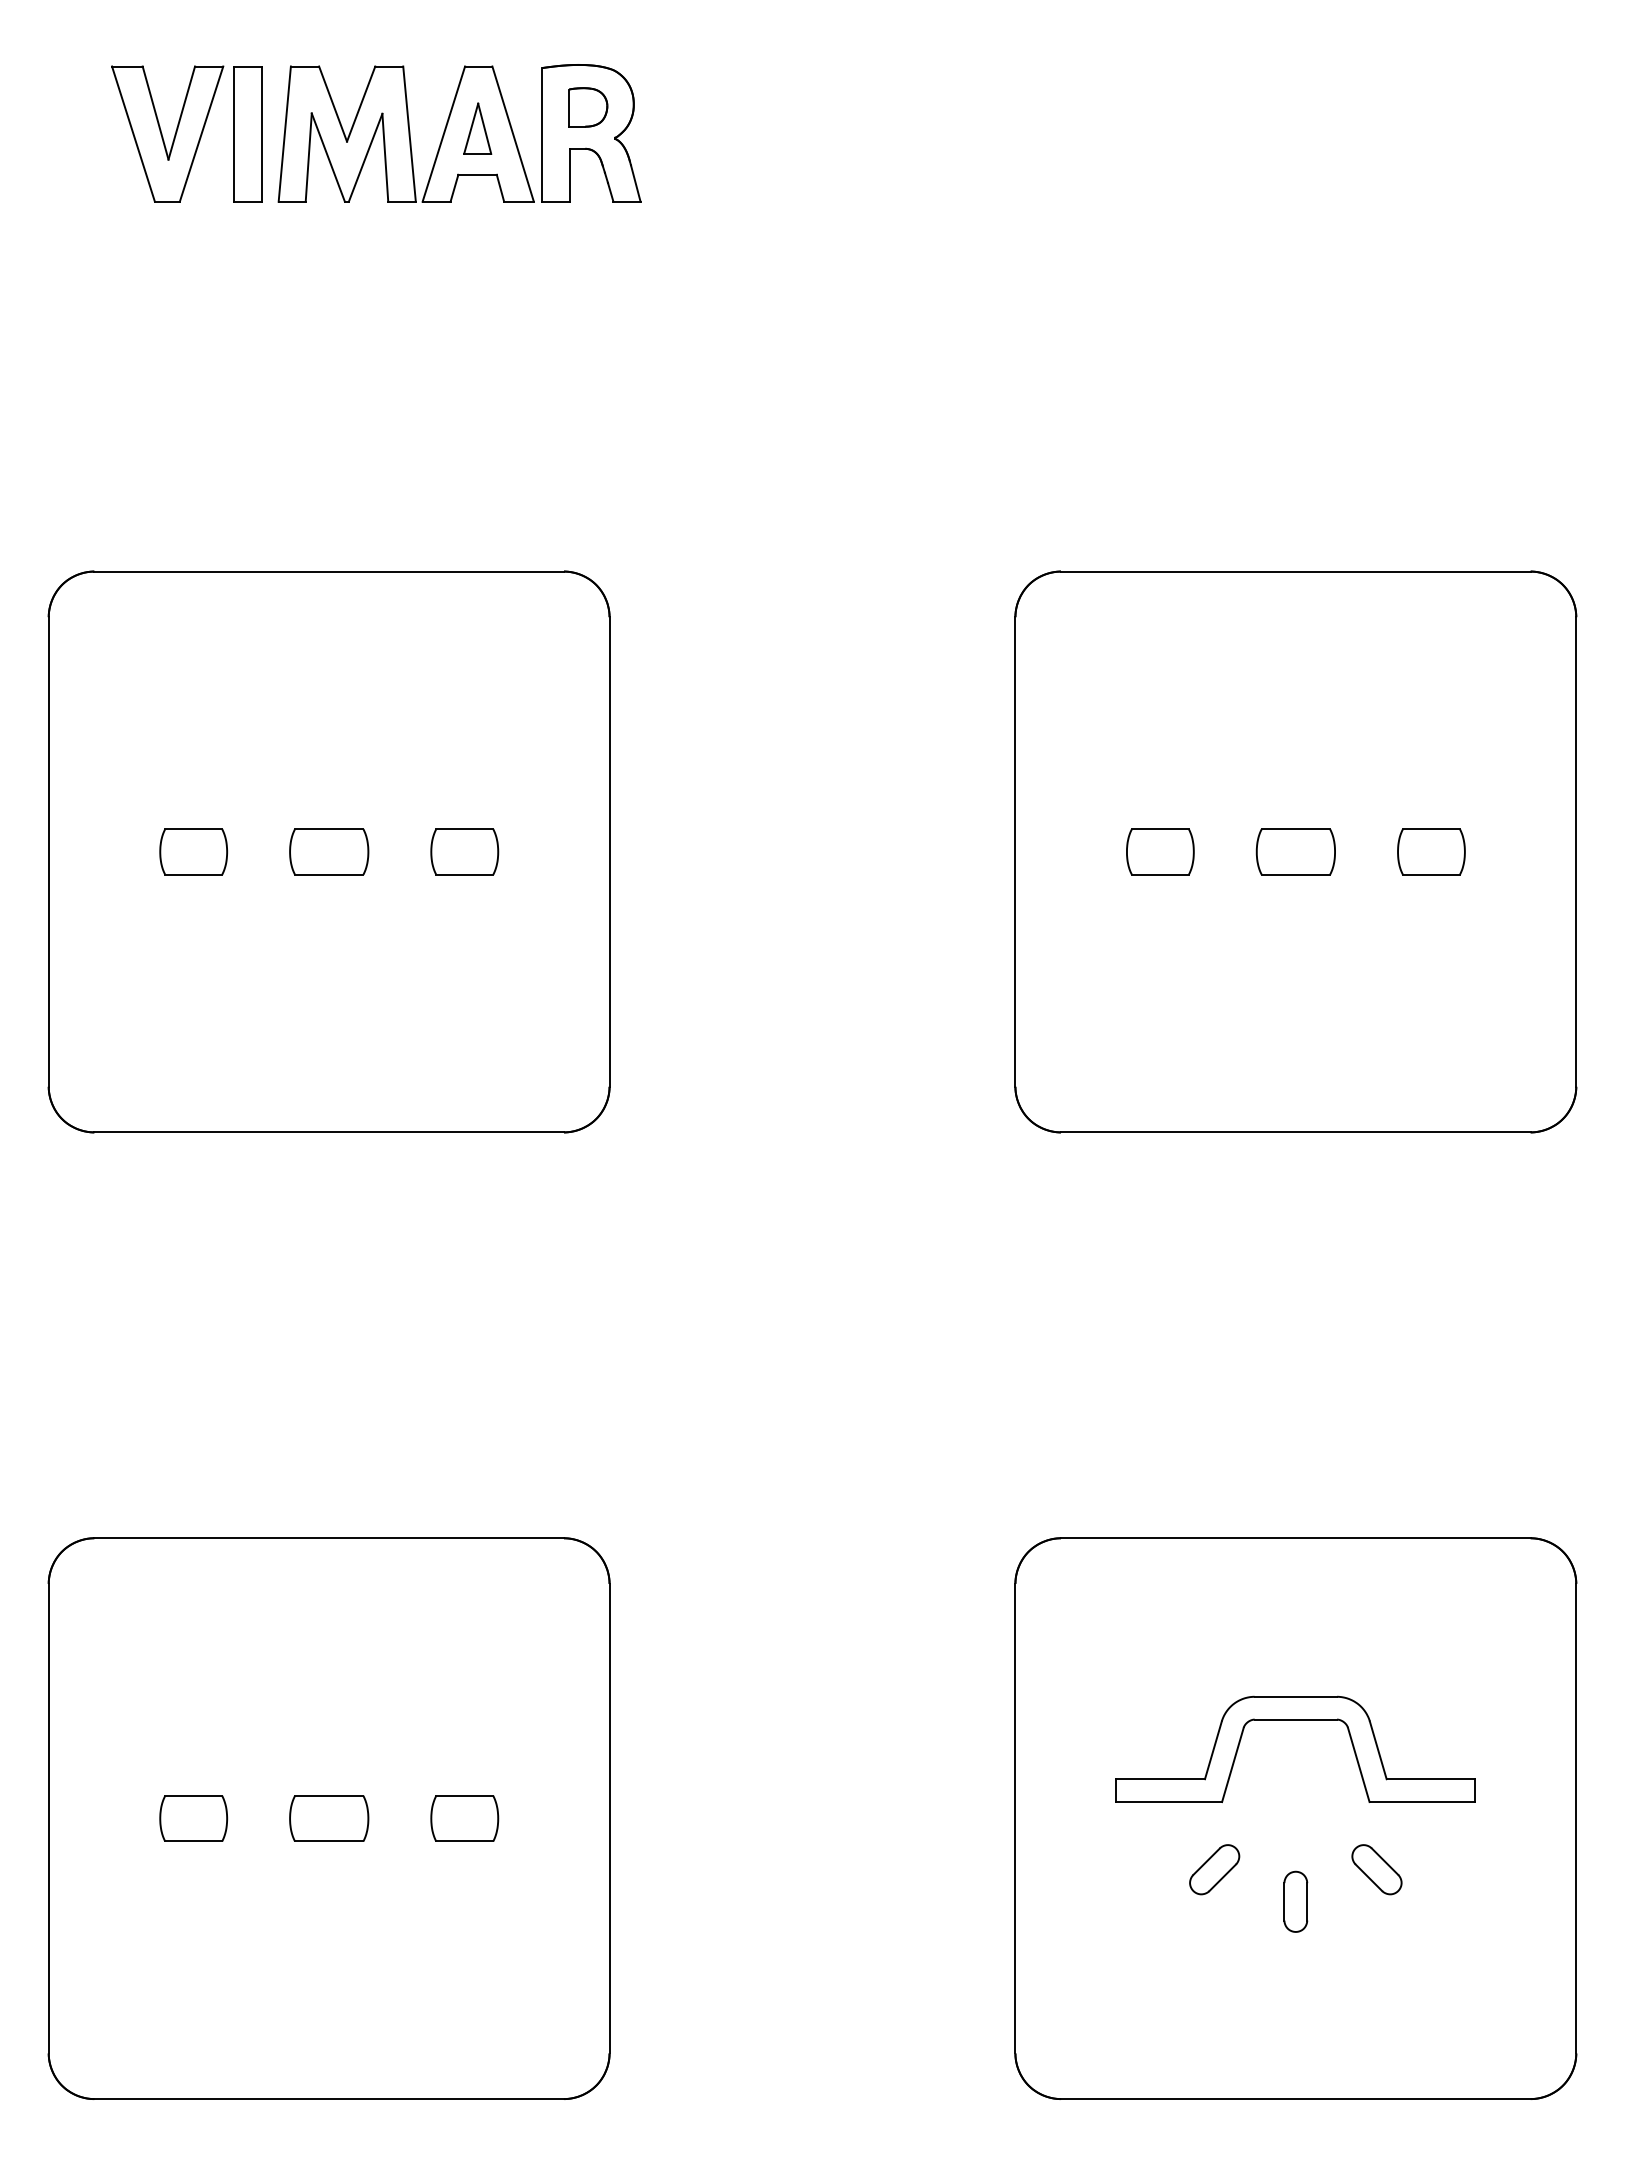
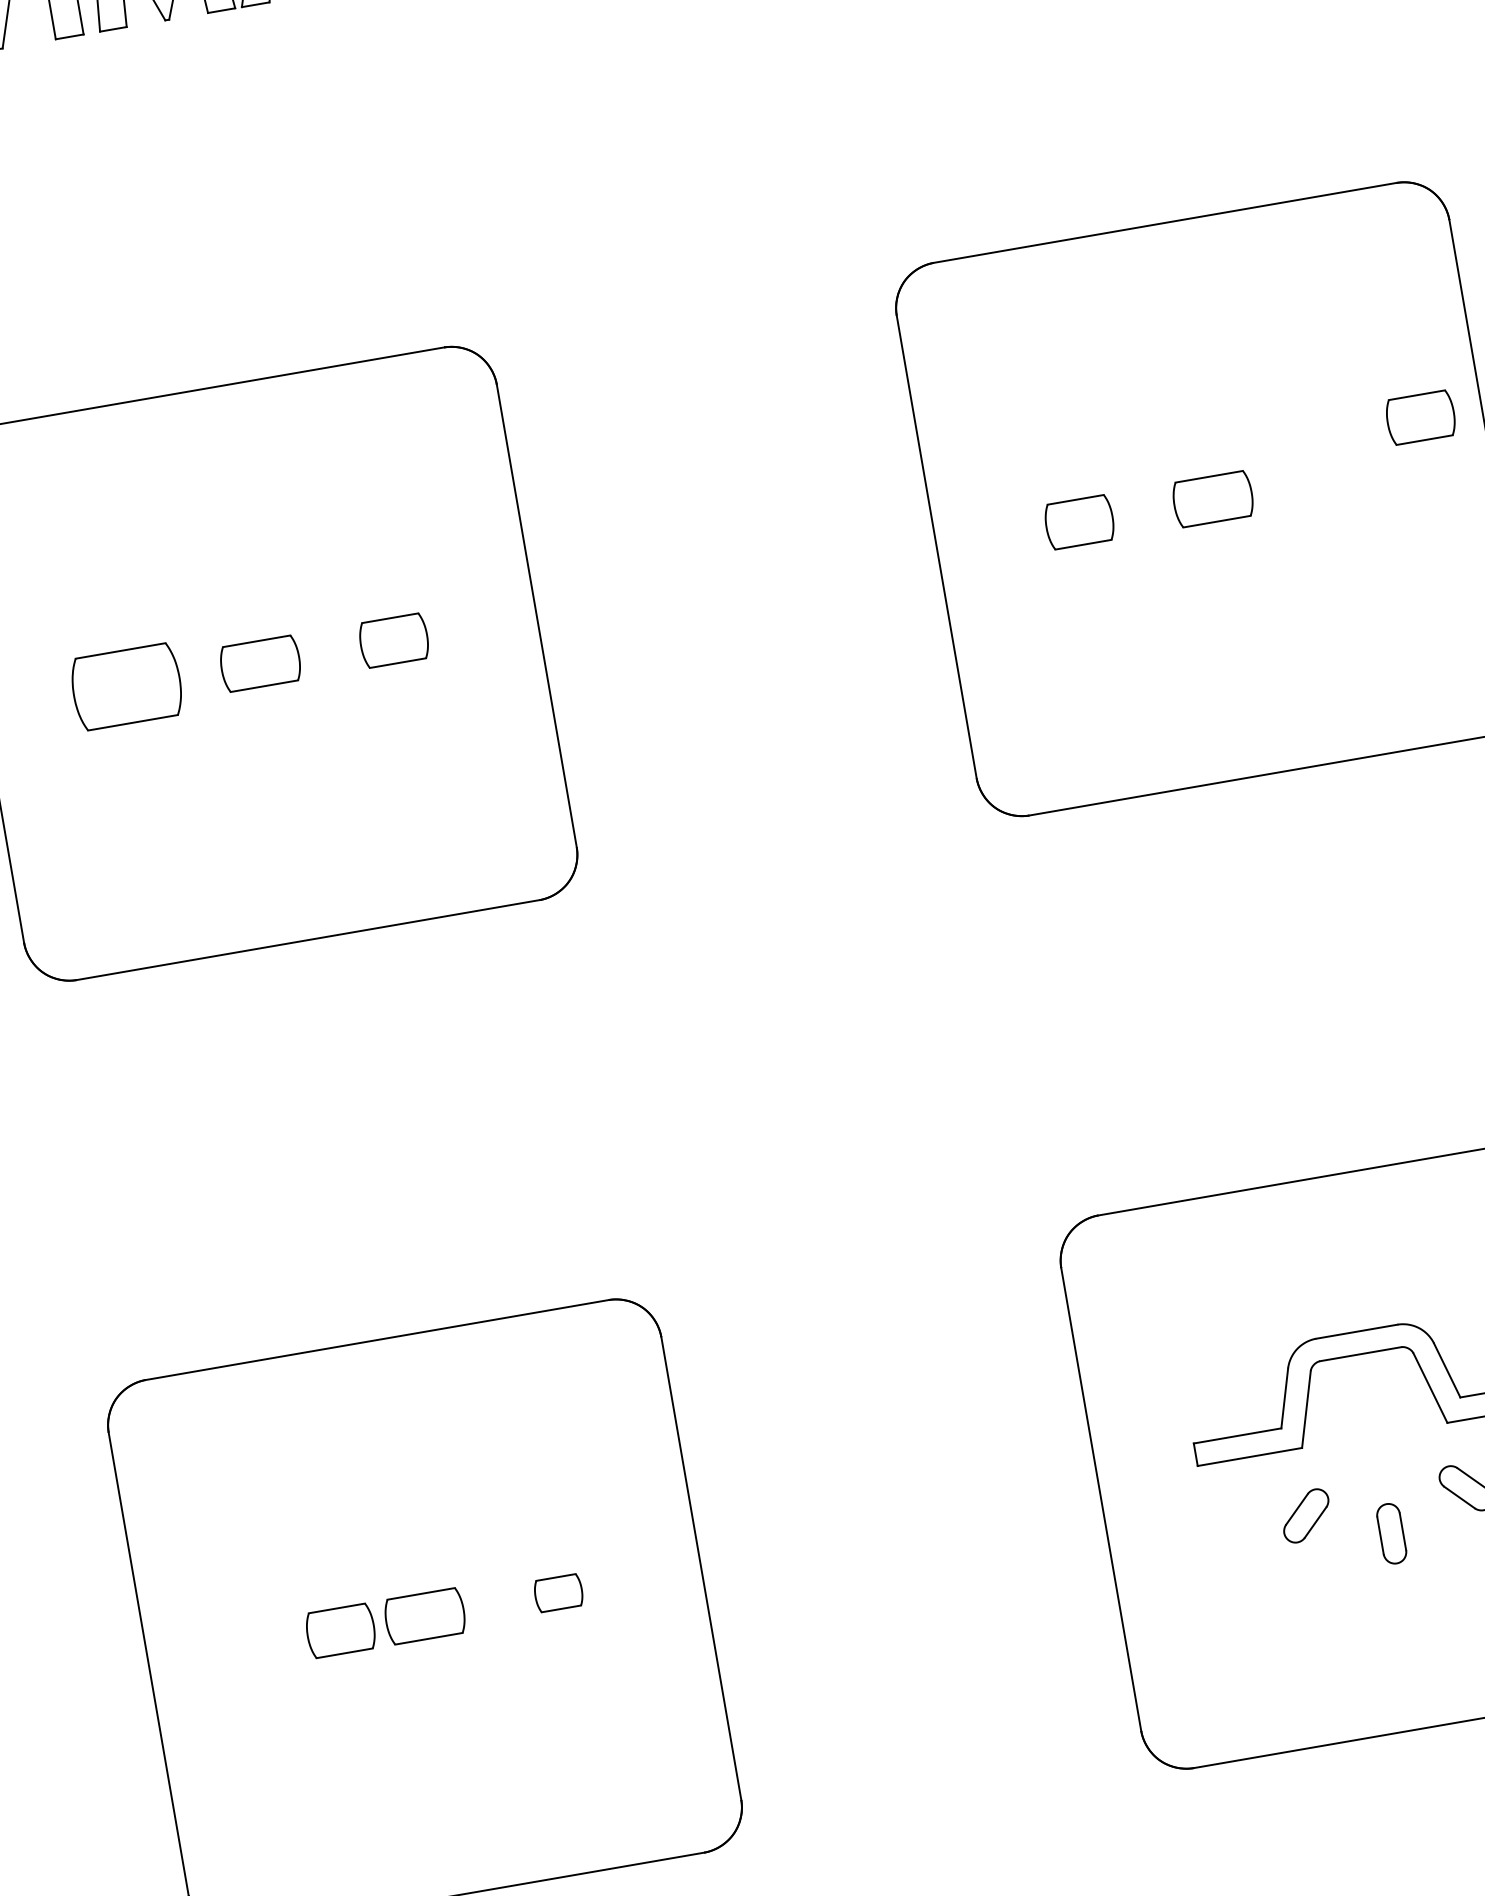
part: (193, 851) -> (126, 686), size x1.6
part: (1431, 851) -> (1420, 417), moved
part: (193, 1818) -> (340, 1630), moved
part: (464, 1818) -> (558, 1593), size x0.7

